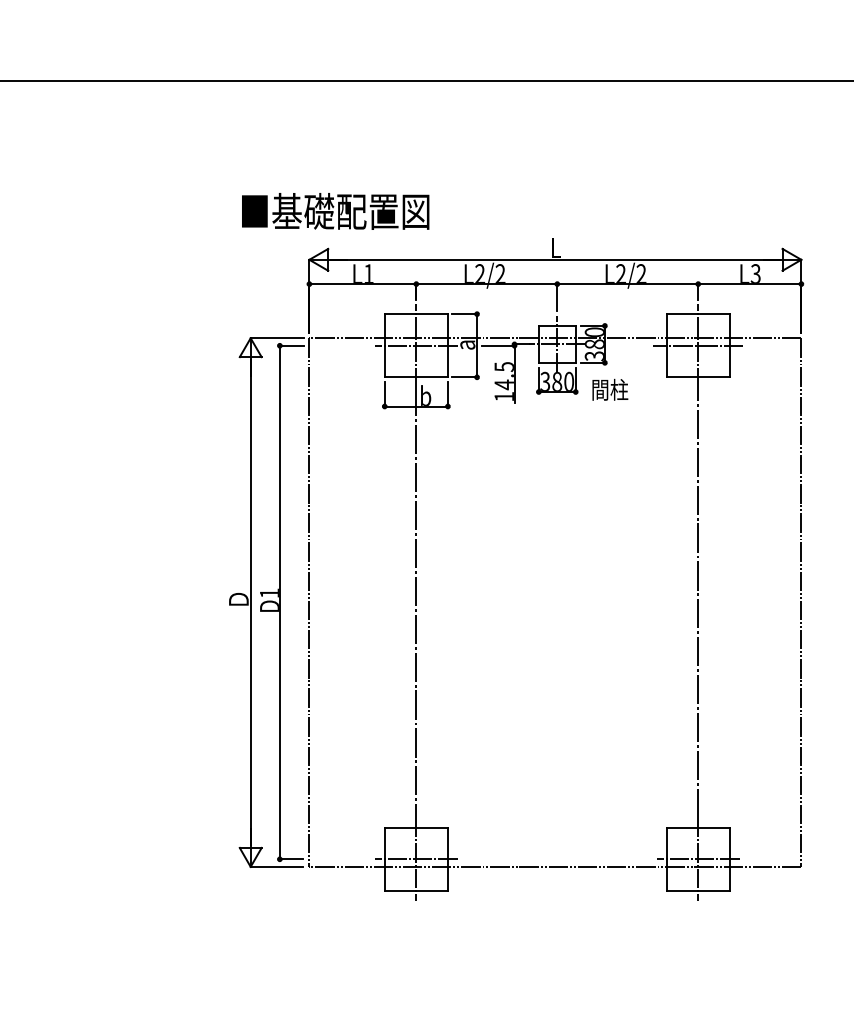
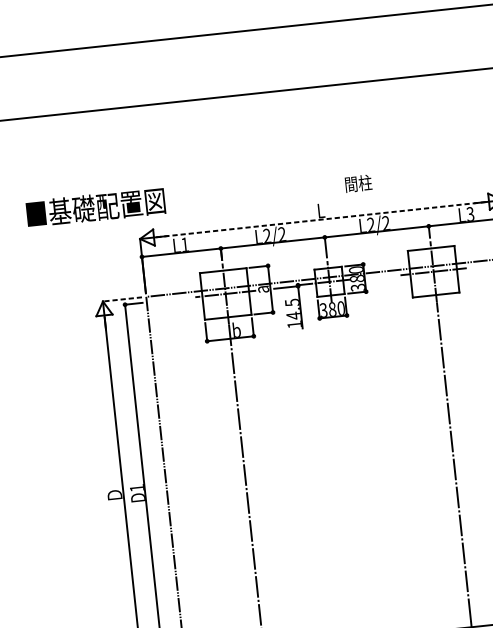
text: (335, 211) -> (95, 207), moved
line: (555, 259) -> (321, 219), solid -> dashed
line: (276, 338) -> (122, 299), solid -> dashed
text: (610, 389) -> (358, 183), moved

